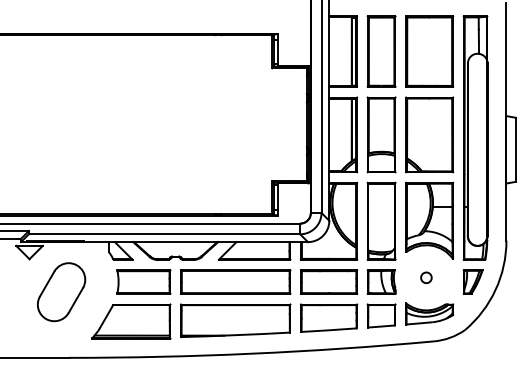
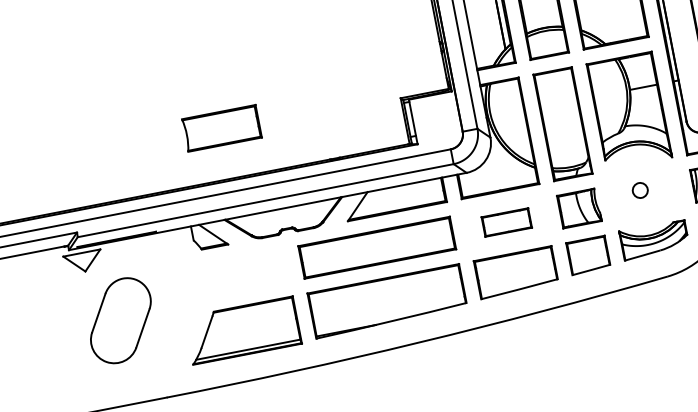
part: (143, 281) -> (221, 127), moved
part: (329, 281) -> (507, 221), size x0.6
part: (61, 292) -> (120, 321), moved

